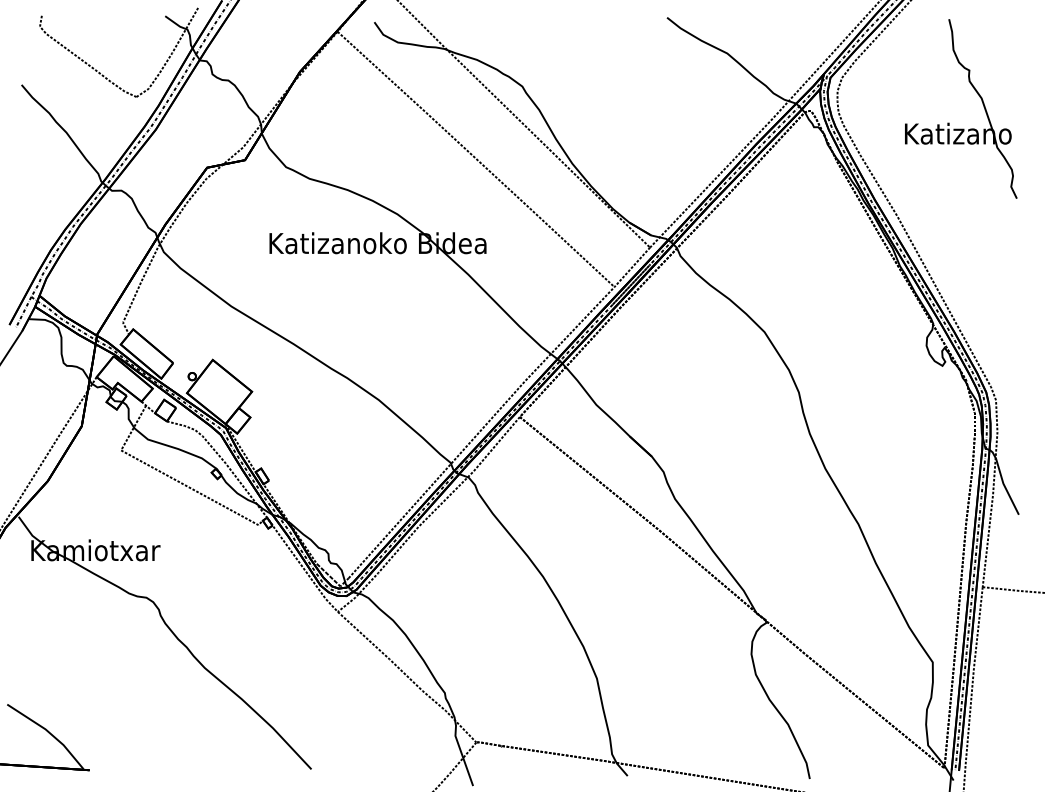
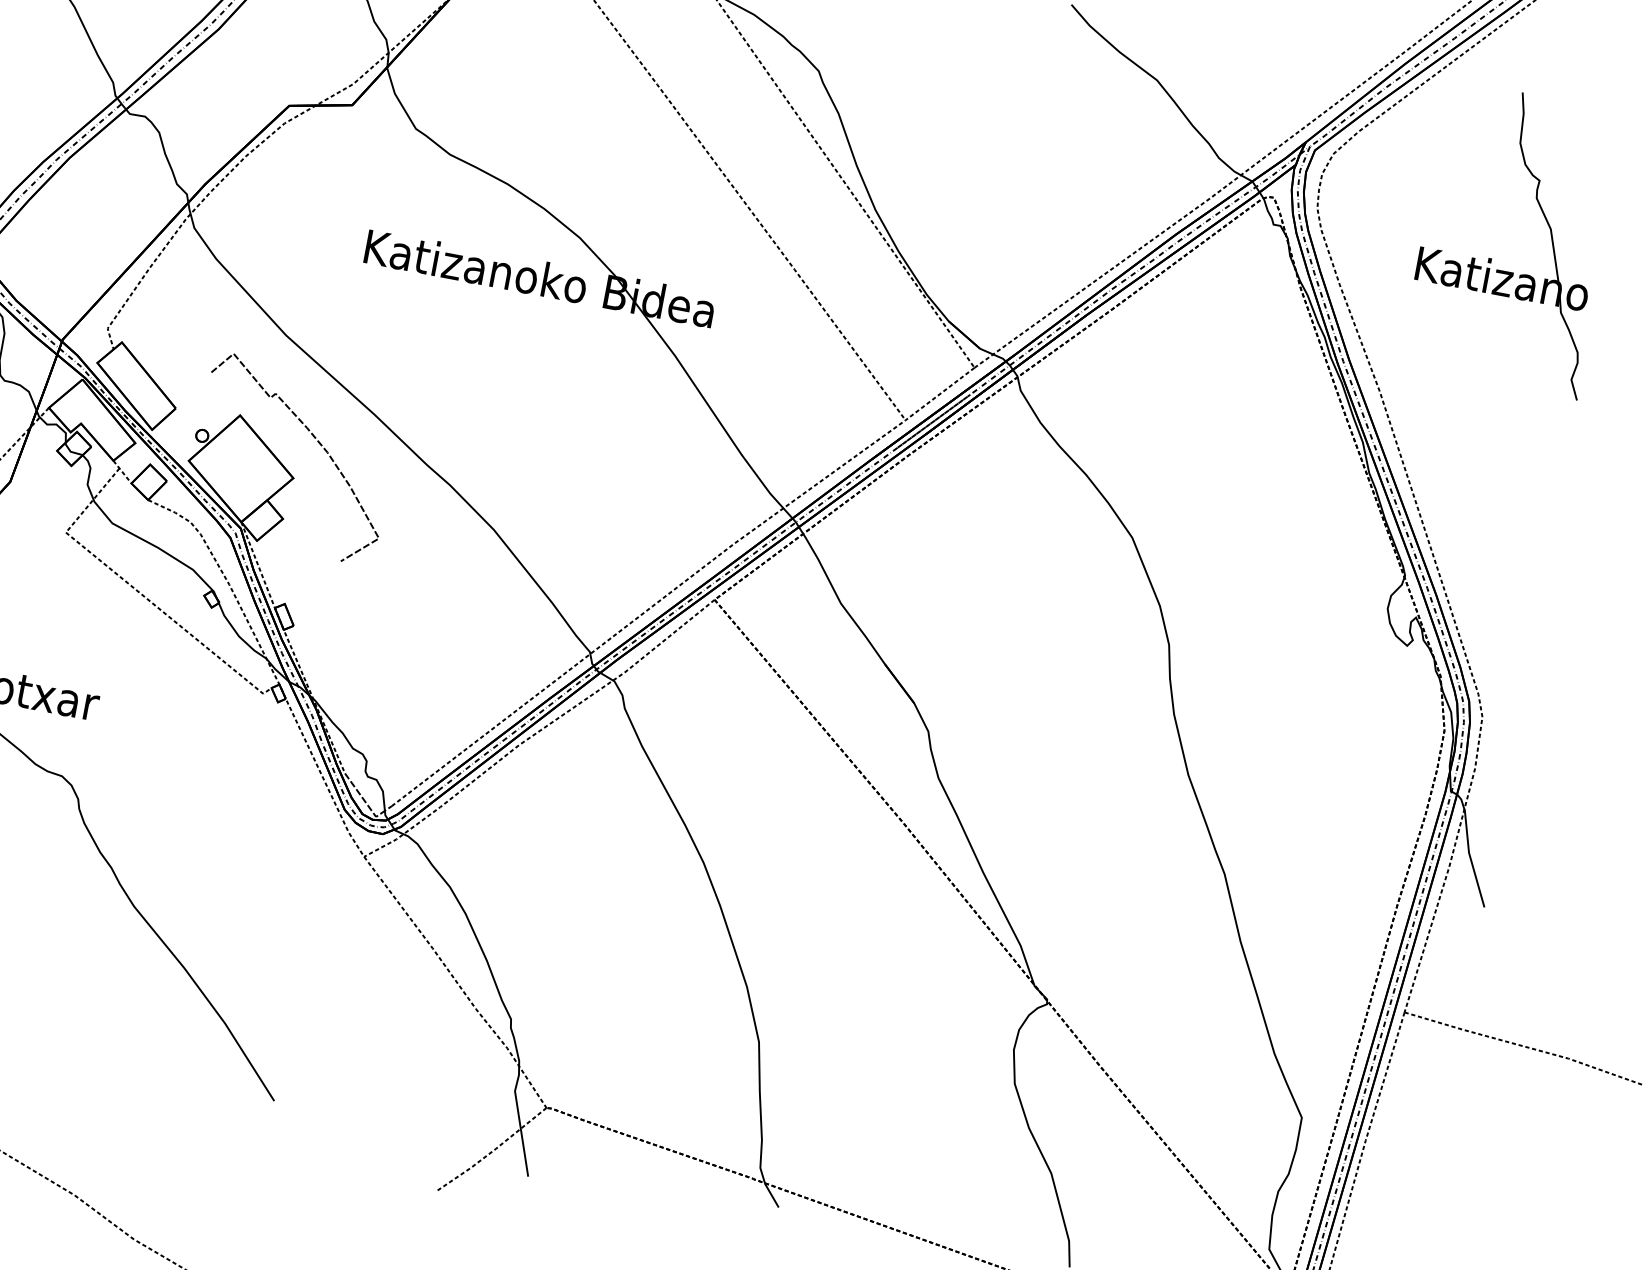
curve: (259, 365) -> (313, 438), added

